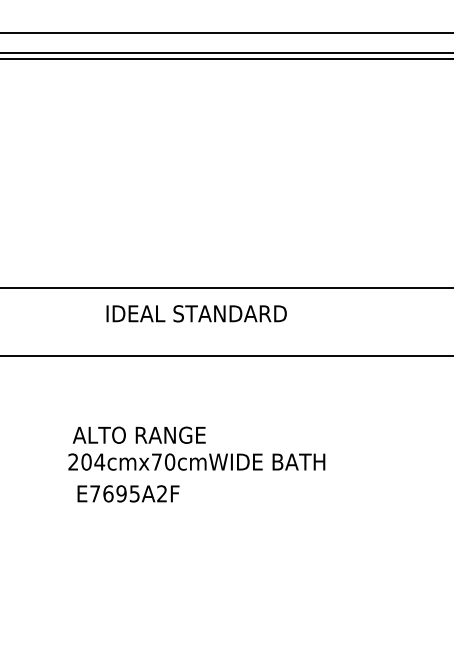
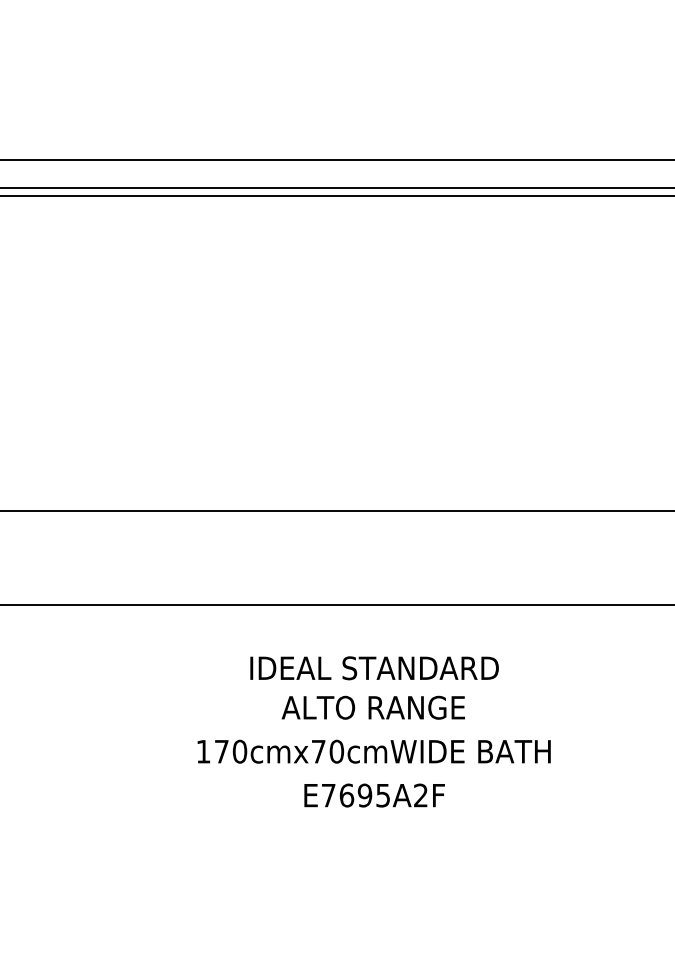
text: (196, 313) -> (374, 668), moved
text: (138, 435) -> (372, 707), moved
text: (86, 461) -> (221, 751), 204cmx70cmWIDE -> 170cmx70cmWIDE
text: (128, 493) -> (374, 795), moved

